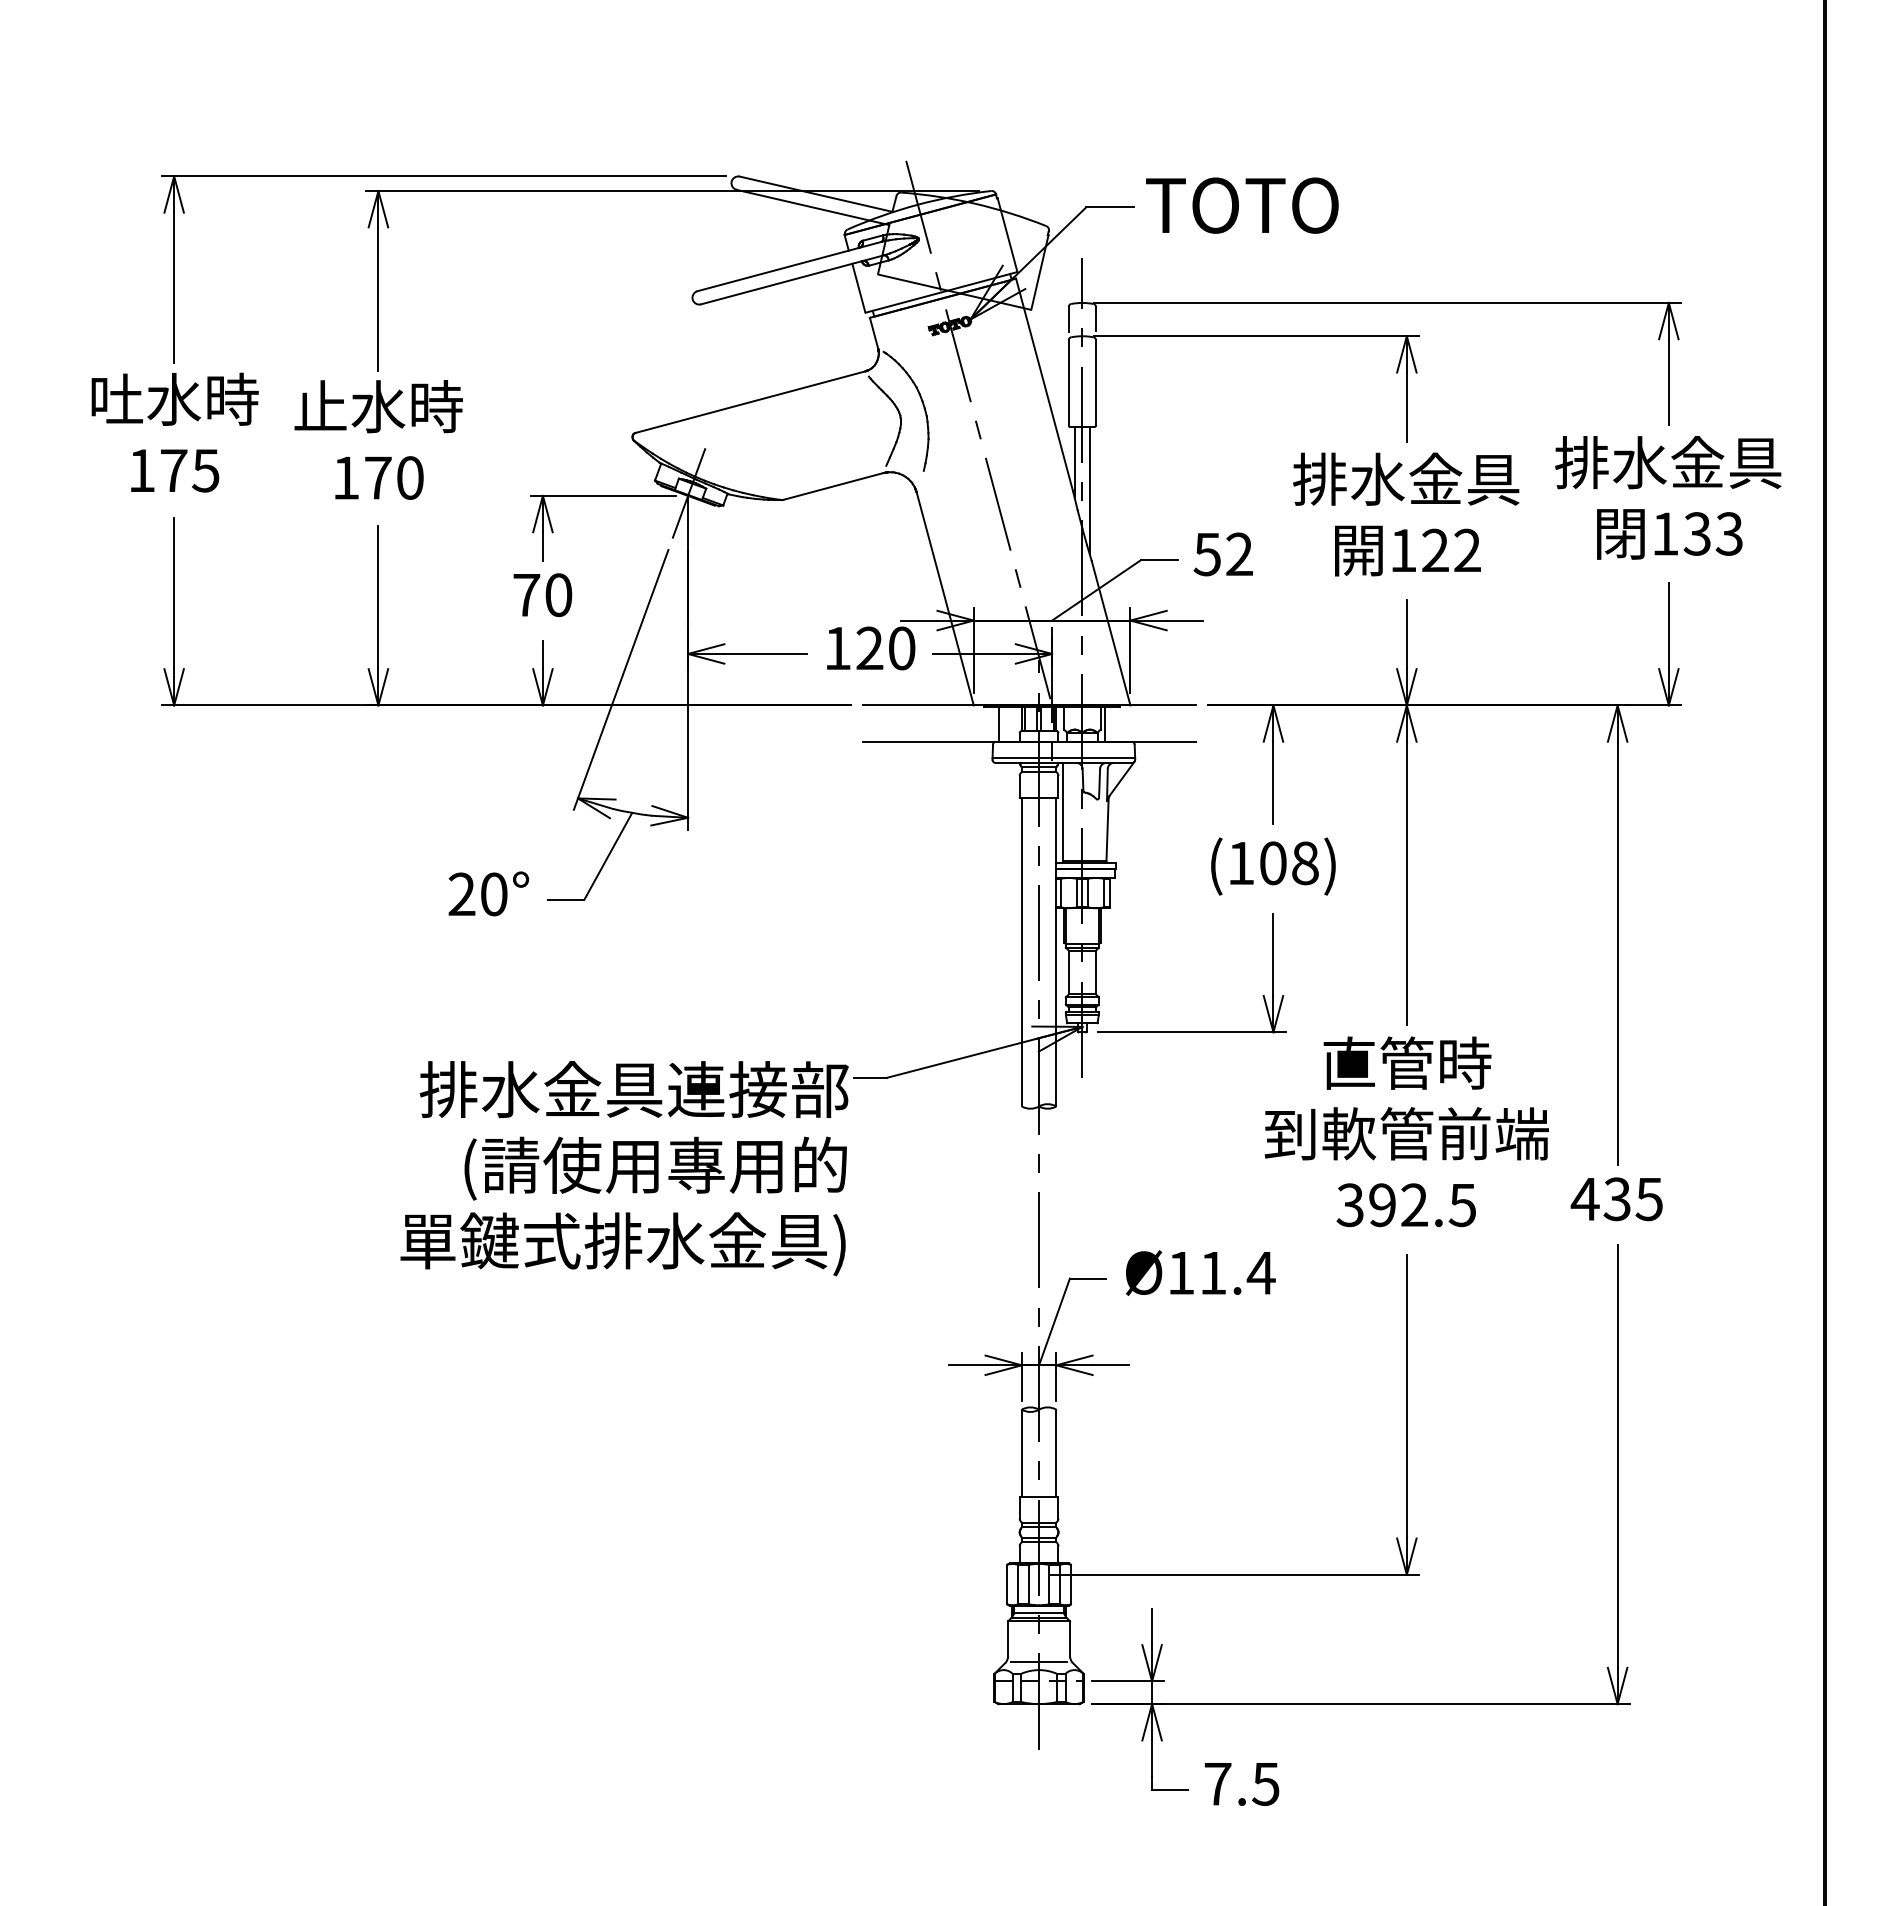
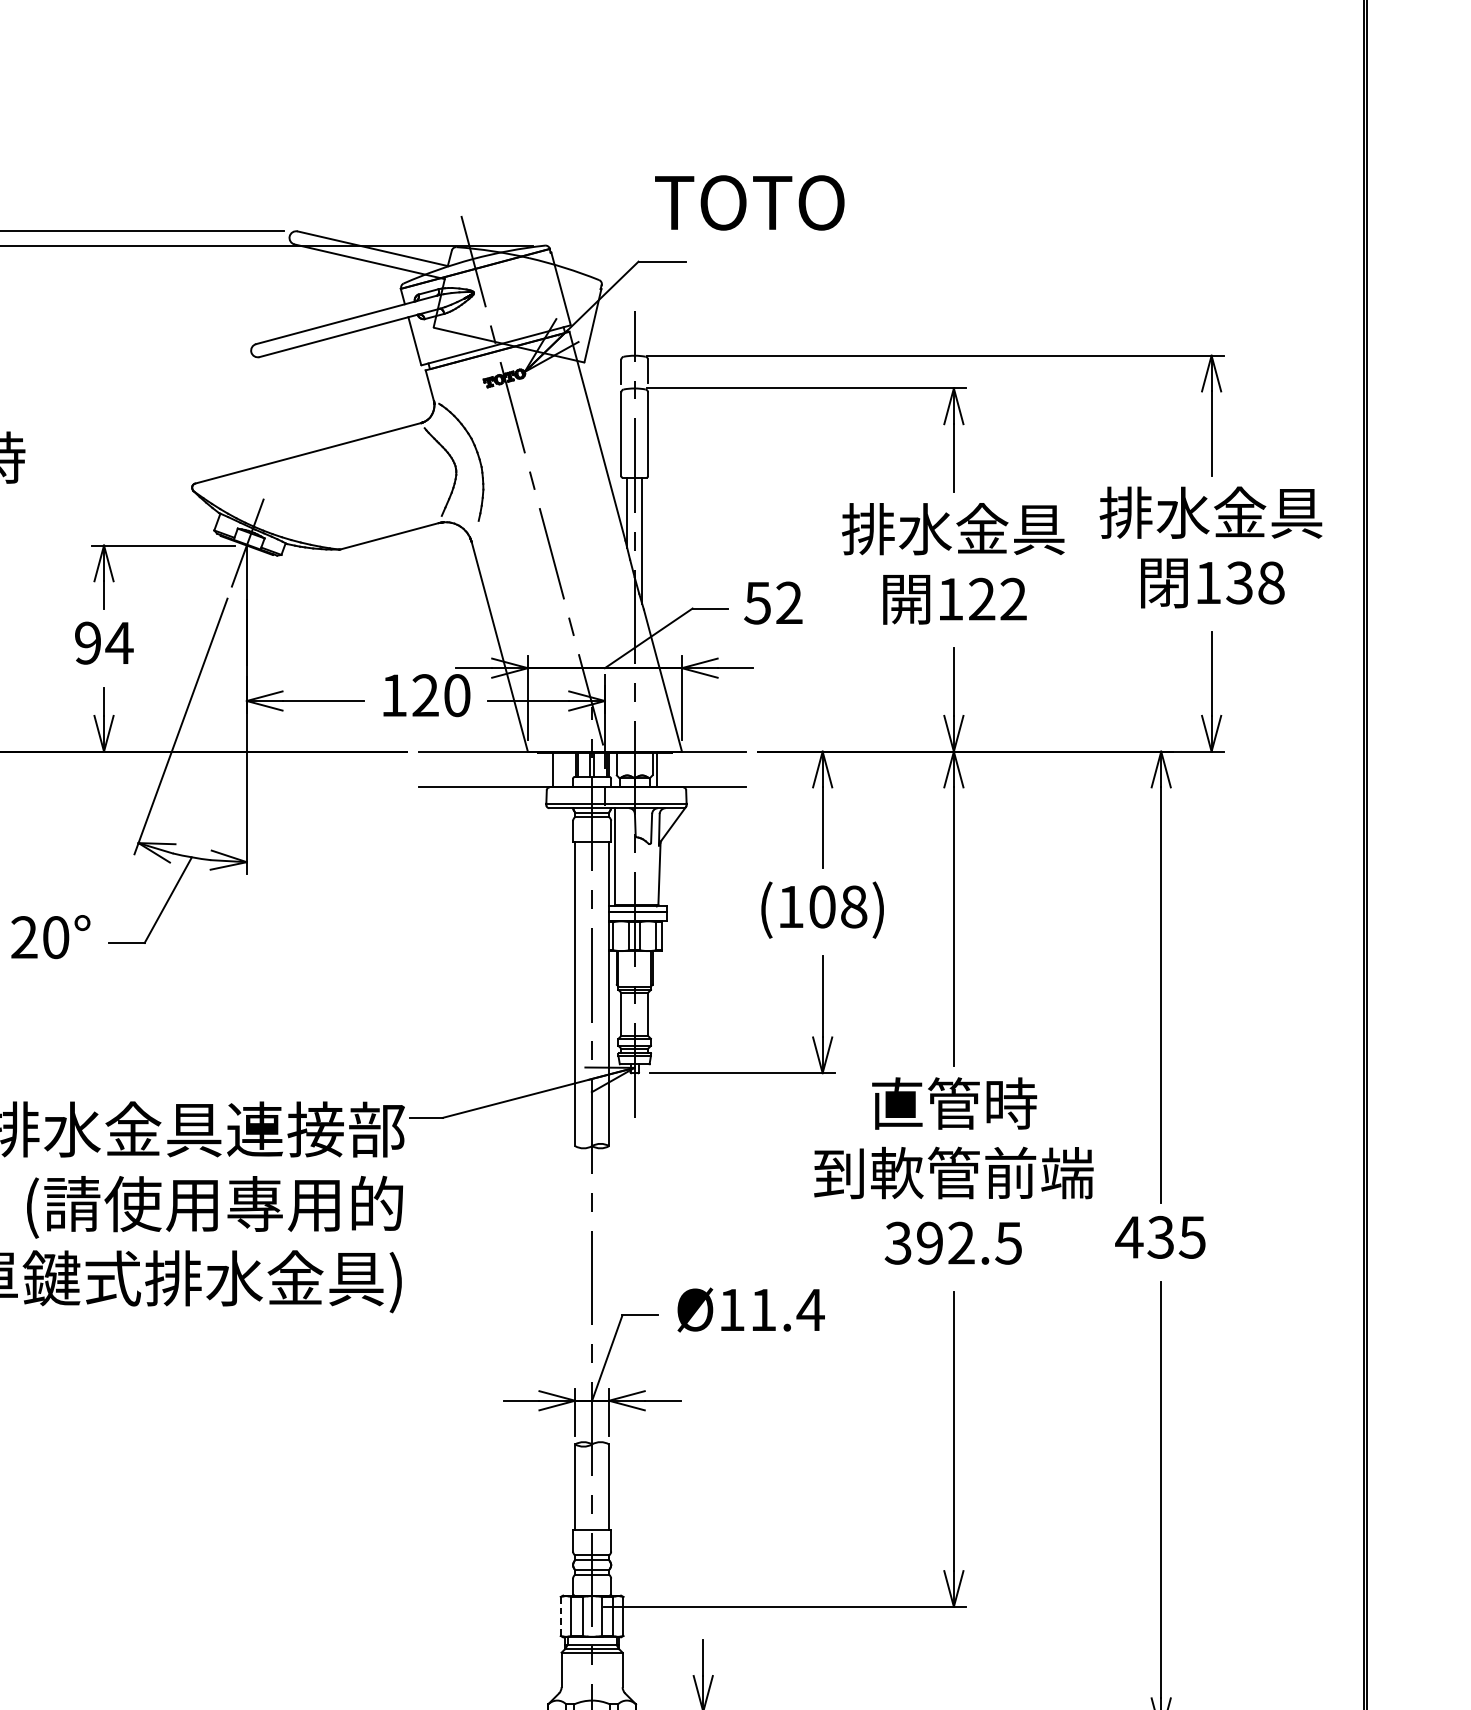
text: (1242, 205) -> (749, 202), moved
text: (1729, 533) -> (1271, 582), 133 -> 138
text: (543, 595) -> (104, 643), 70 -> 94
line: (1007, 1584) -> (561, 1616), solid -> dashed
line: (1039, 1661) -> (592, 1692), removed

